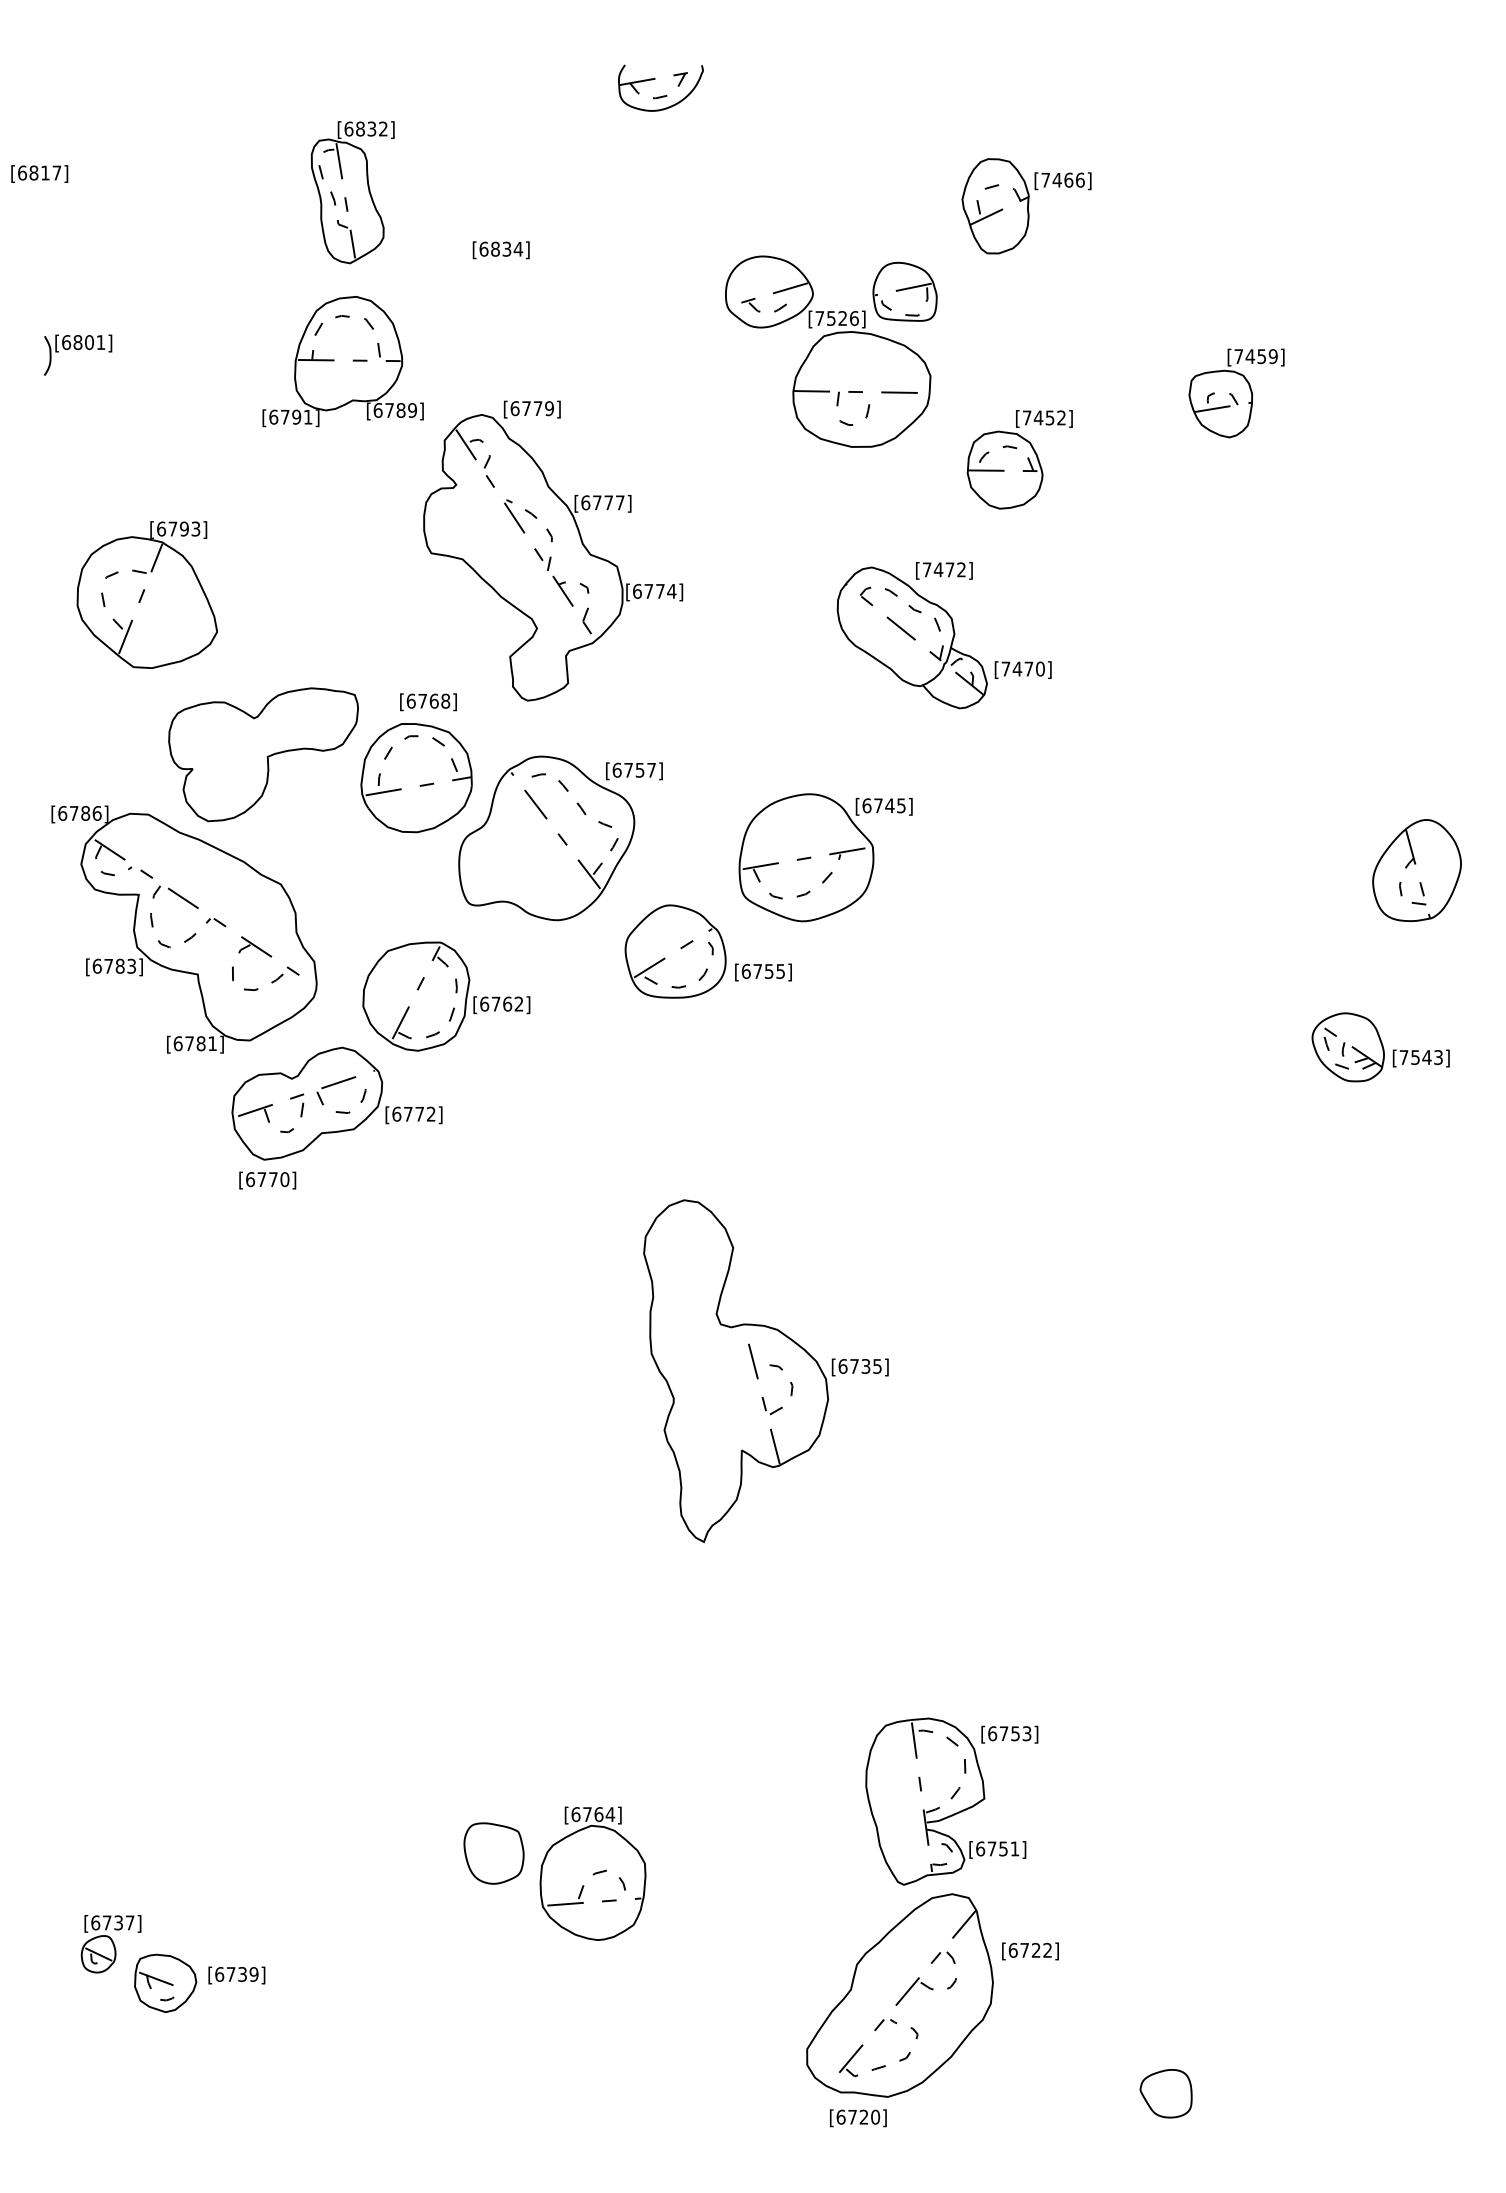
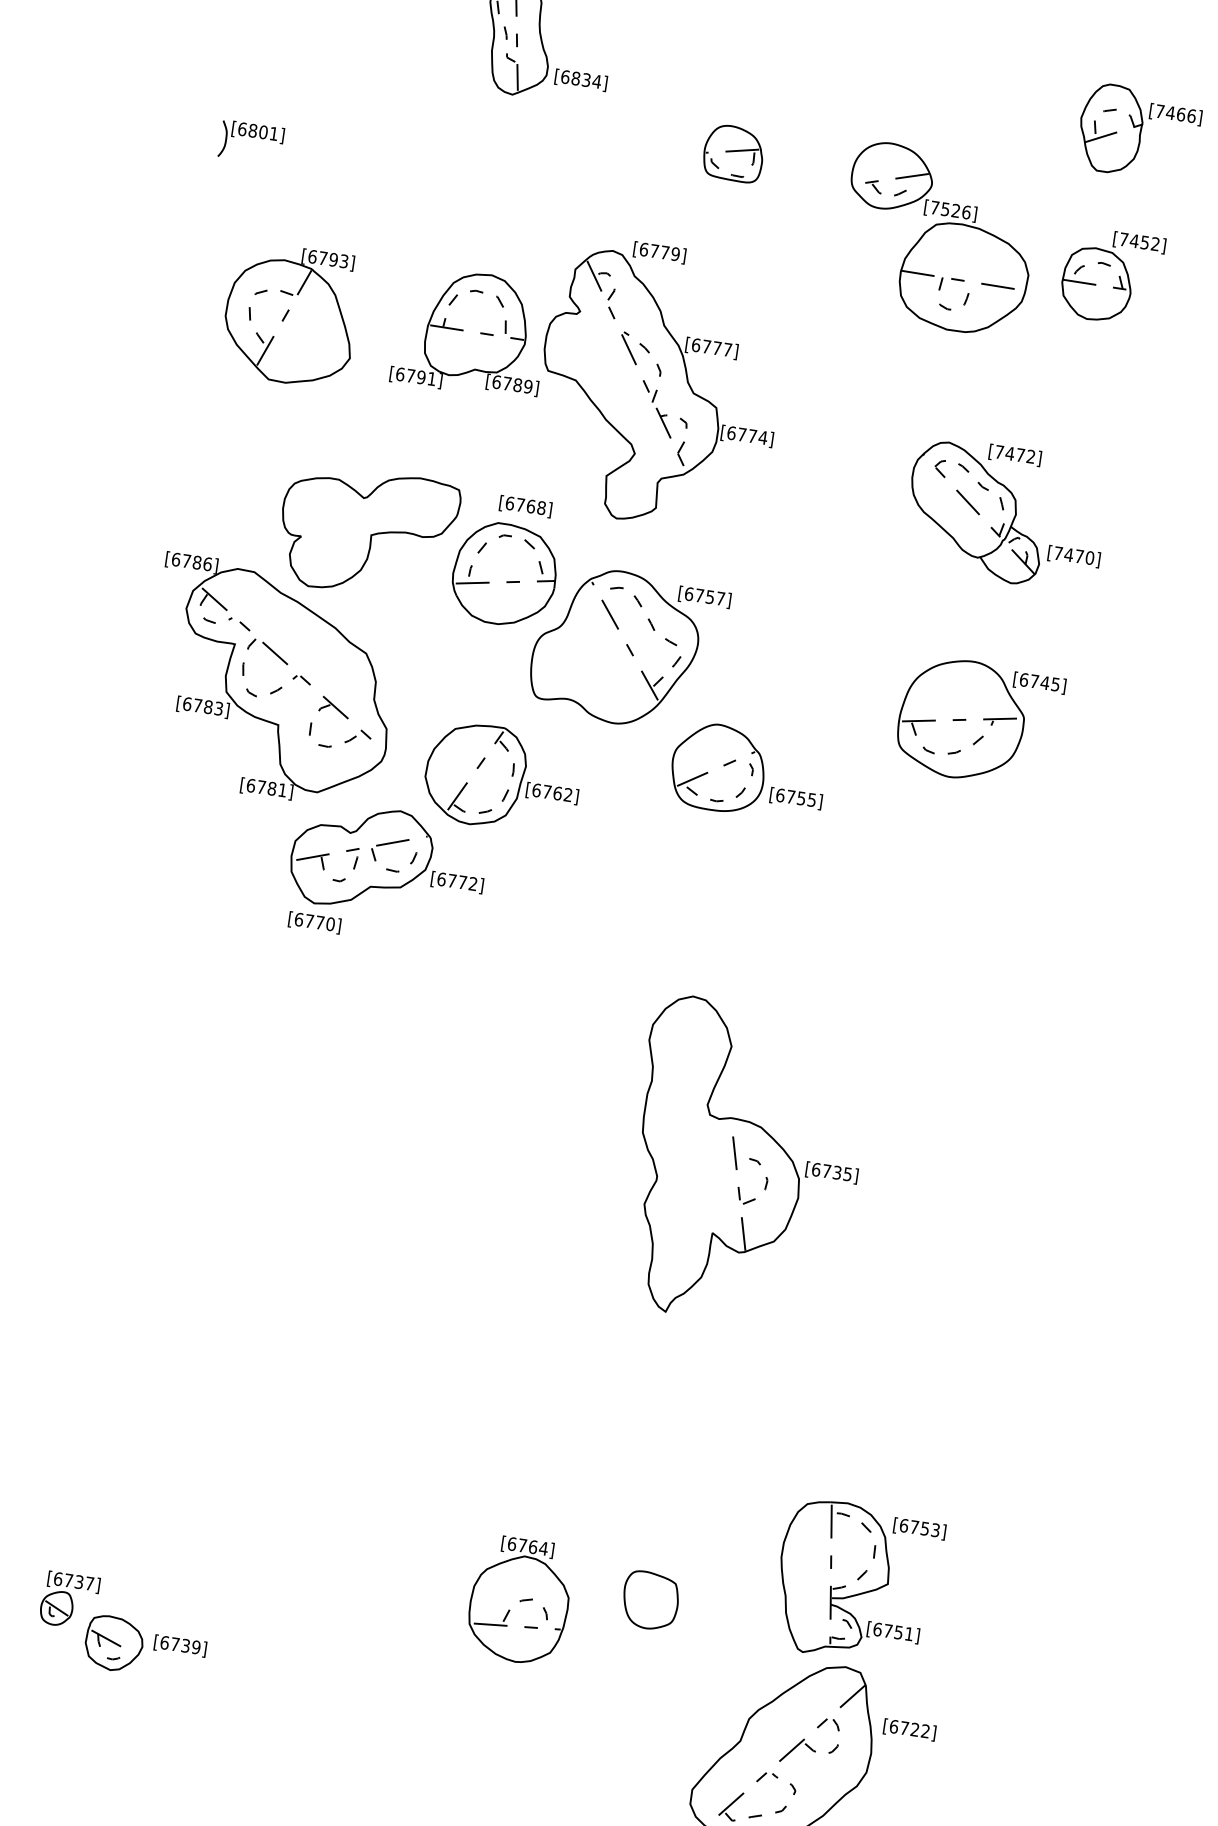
text: (500, 250) -> (580, 80), moved
part: (904, 291) -> (733, 153), moved
part: (342, 361) -> (470, 332), moved
part: (1019, 459) -> (1111, 276), moved
part: (147, 594) -> (291, 314), moved
part: (825, 857) -> (979, 721), moved
part: (493, 1853) -> (650, 1600), moved

